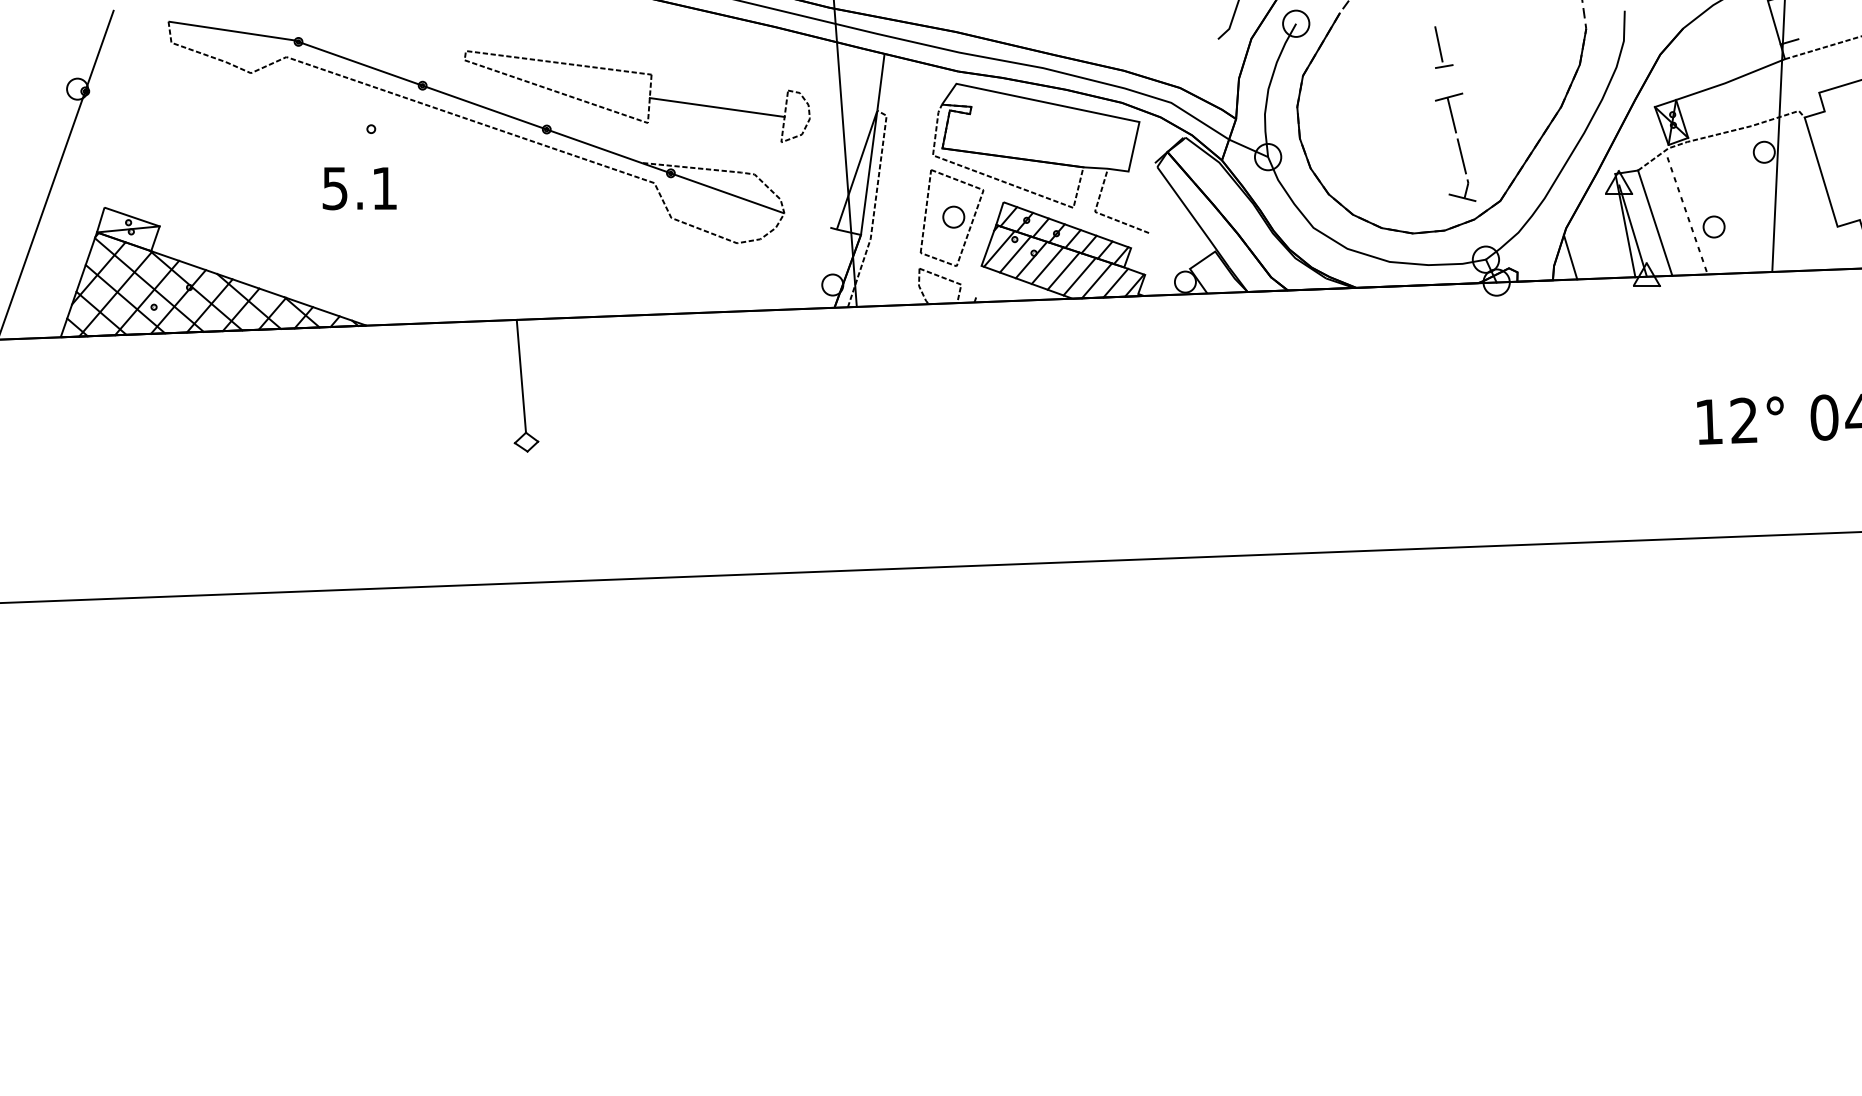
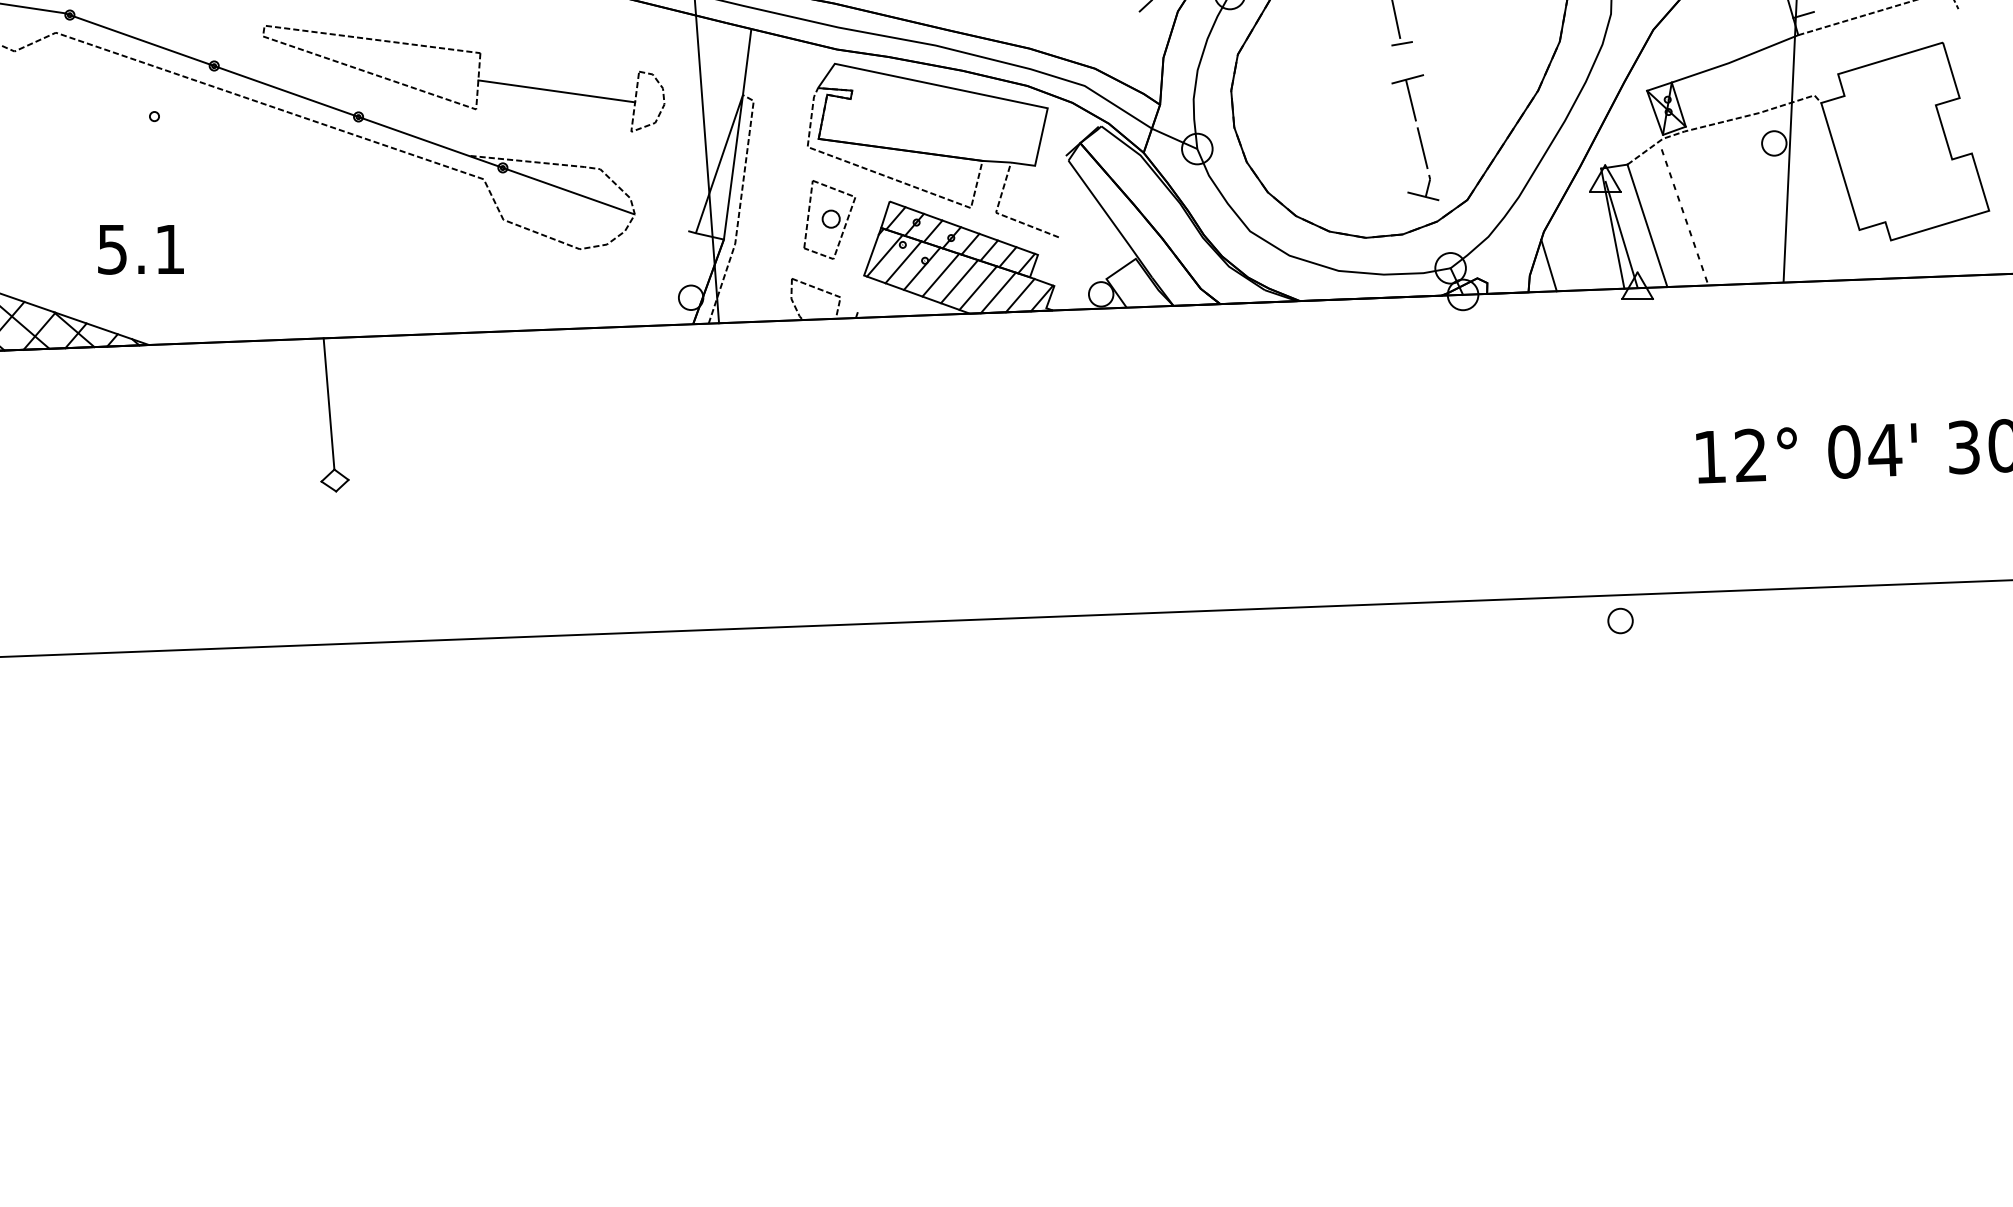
text: (359, 188) -> (140, 249), moved
part: (951, 217) -> (829, 219), size x0.7
part: (1713, 226) -> (1619, 620), moved

